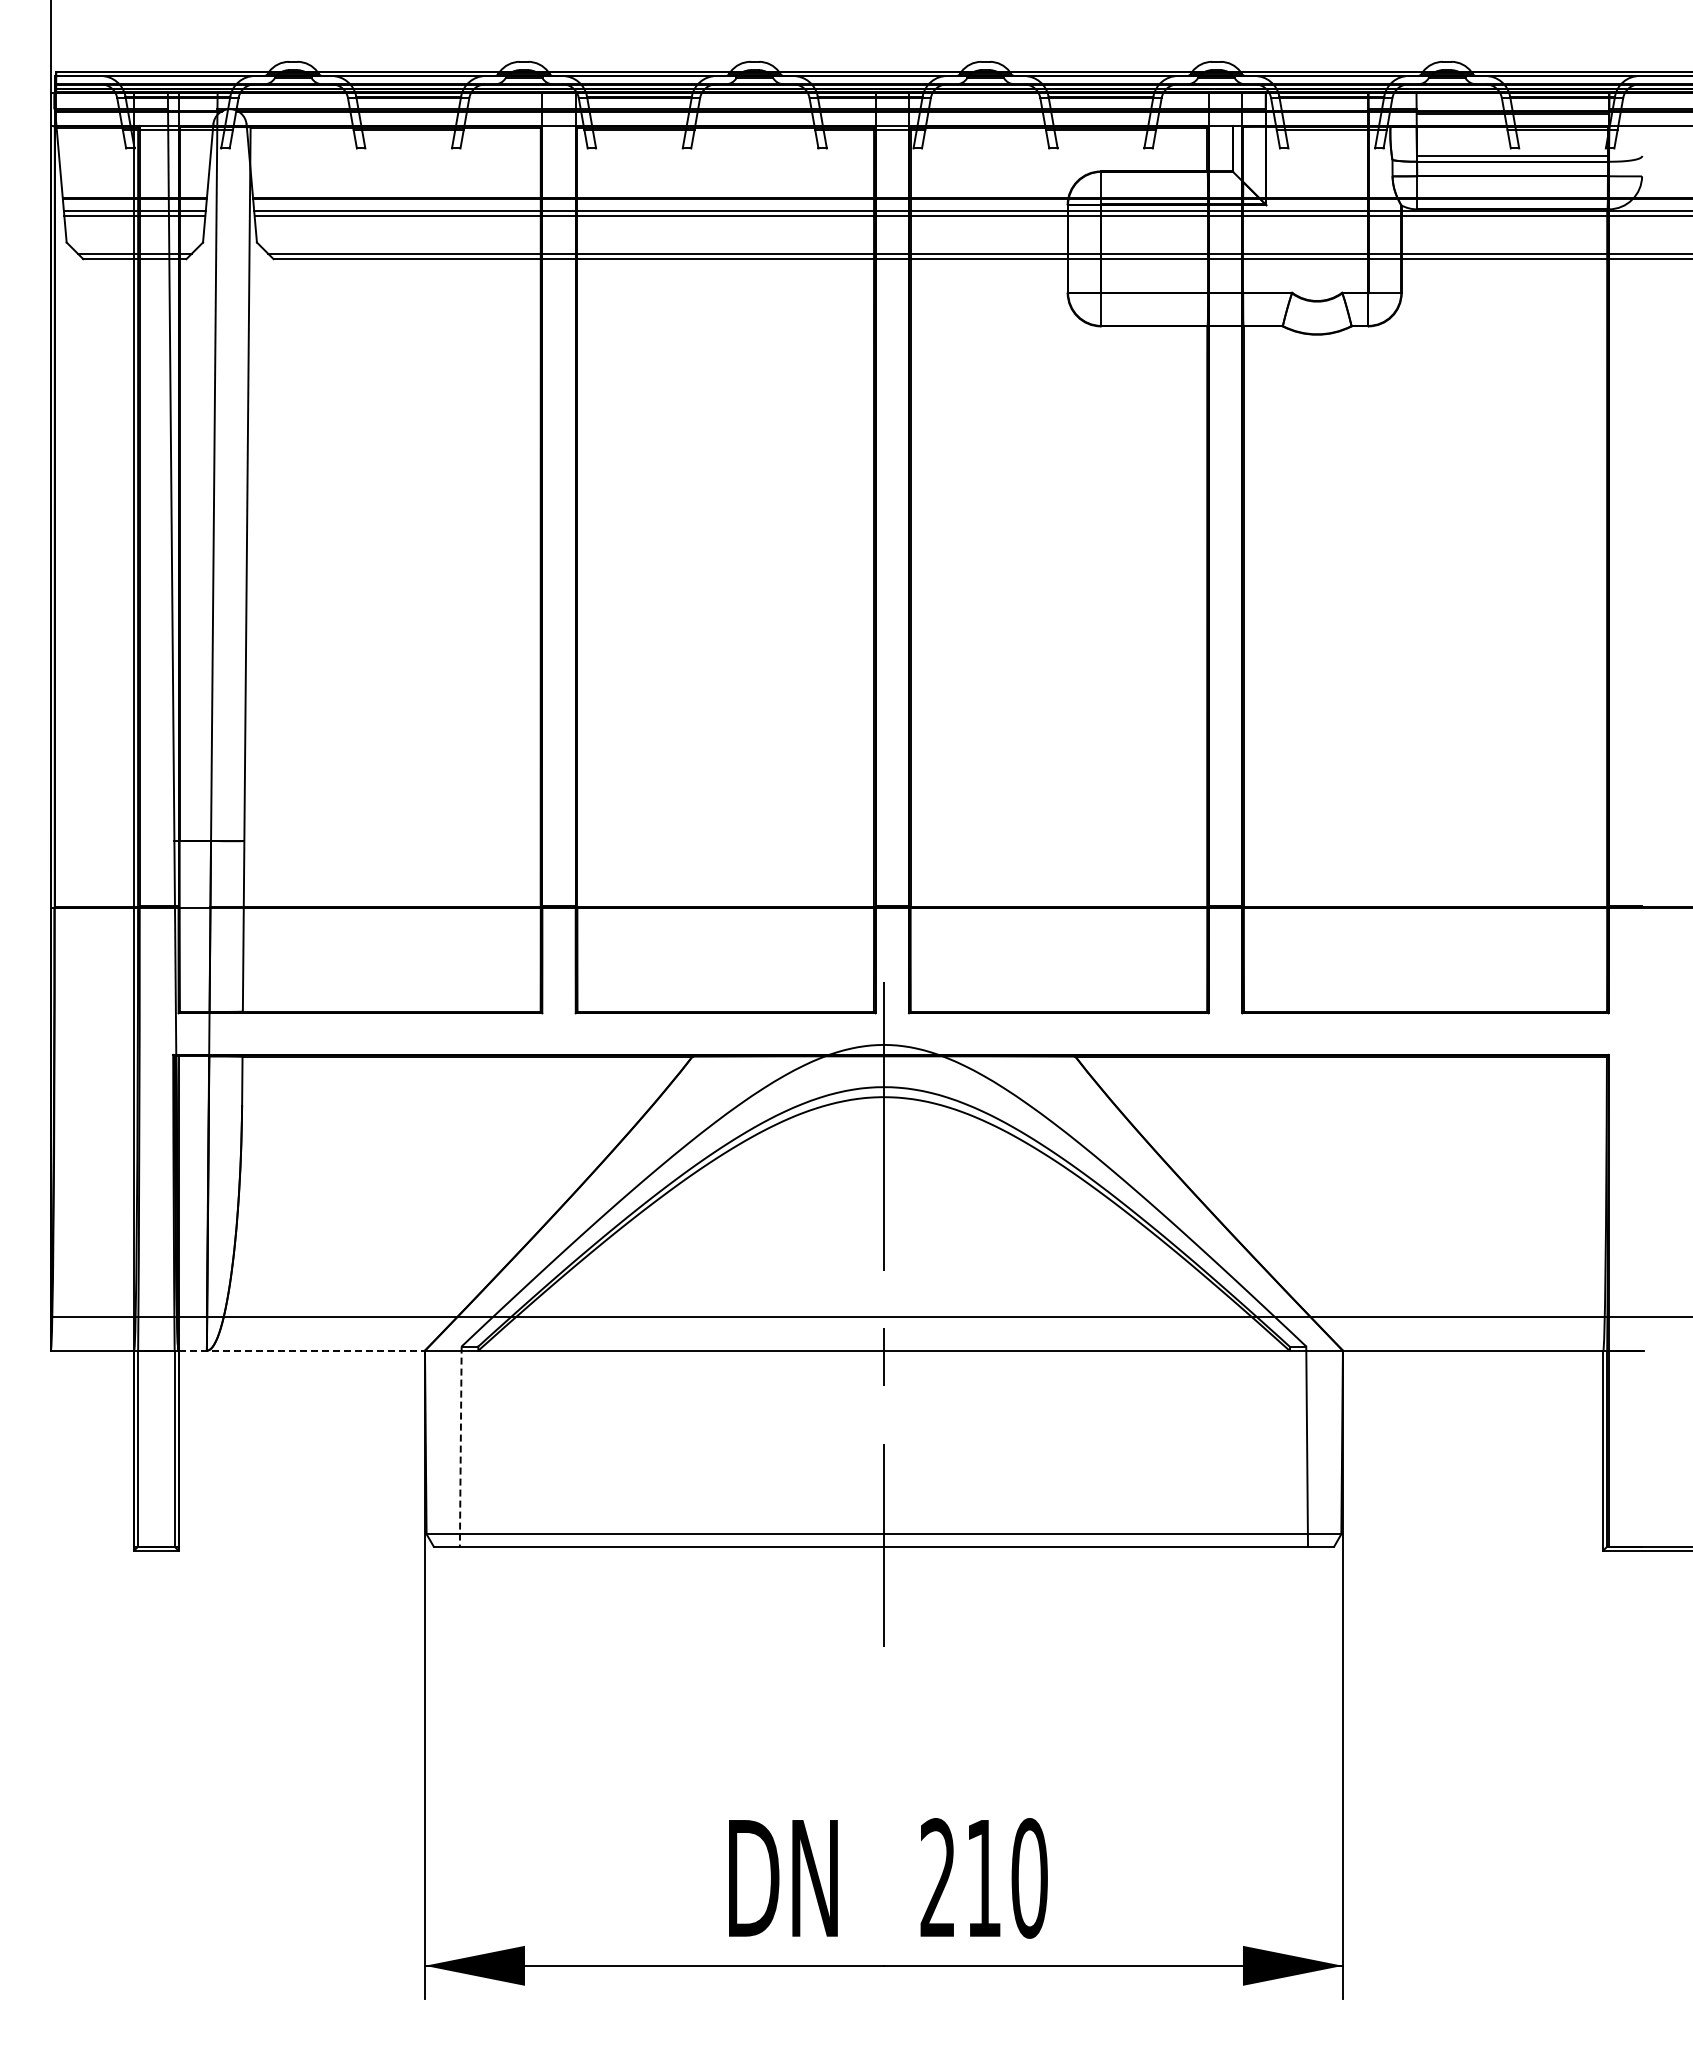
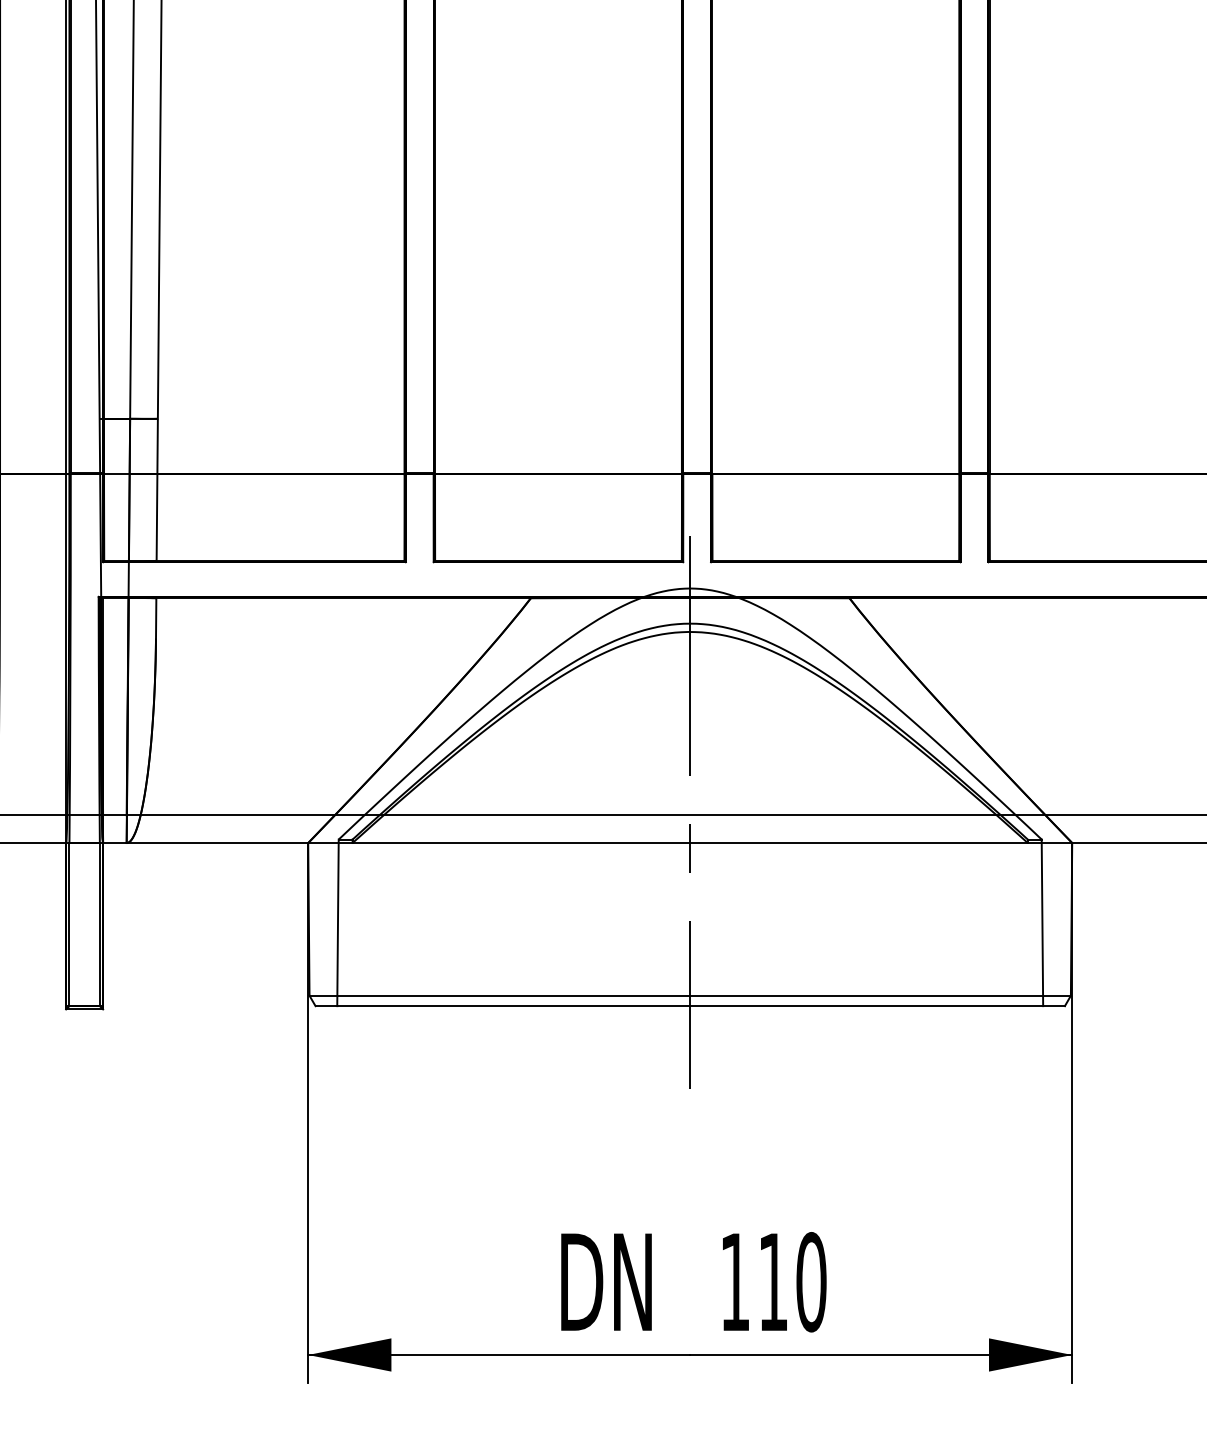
line: (302, 1350) -> (206, 842), dashed -> solid
line: (460, 1447) -> (337, 923), dashed -> solid
text: (937, 1877) -> (734, 1281), 210 -> 110

